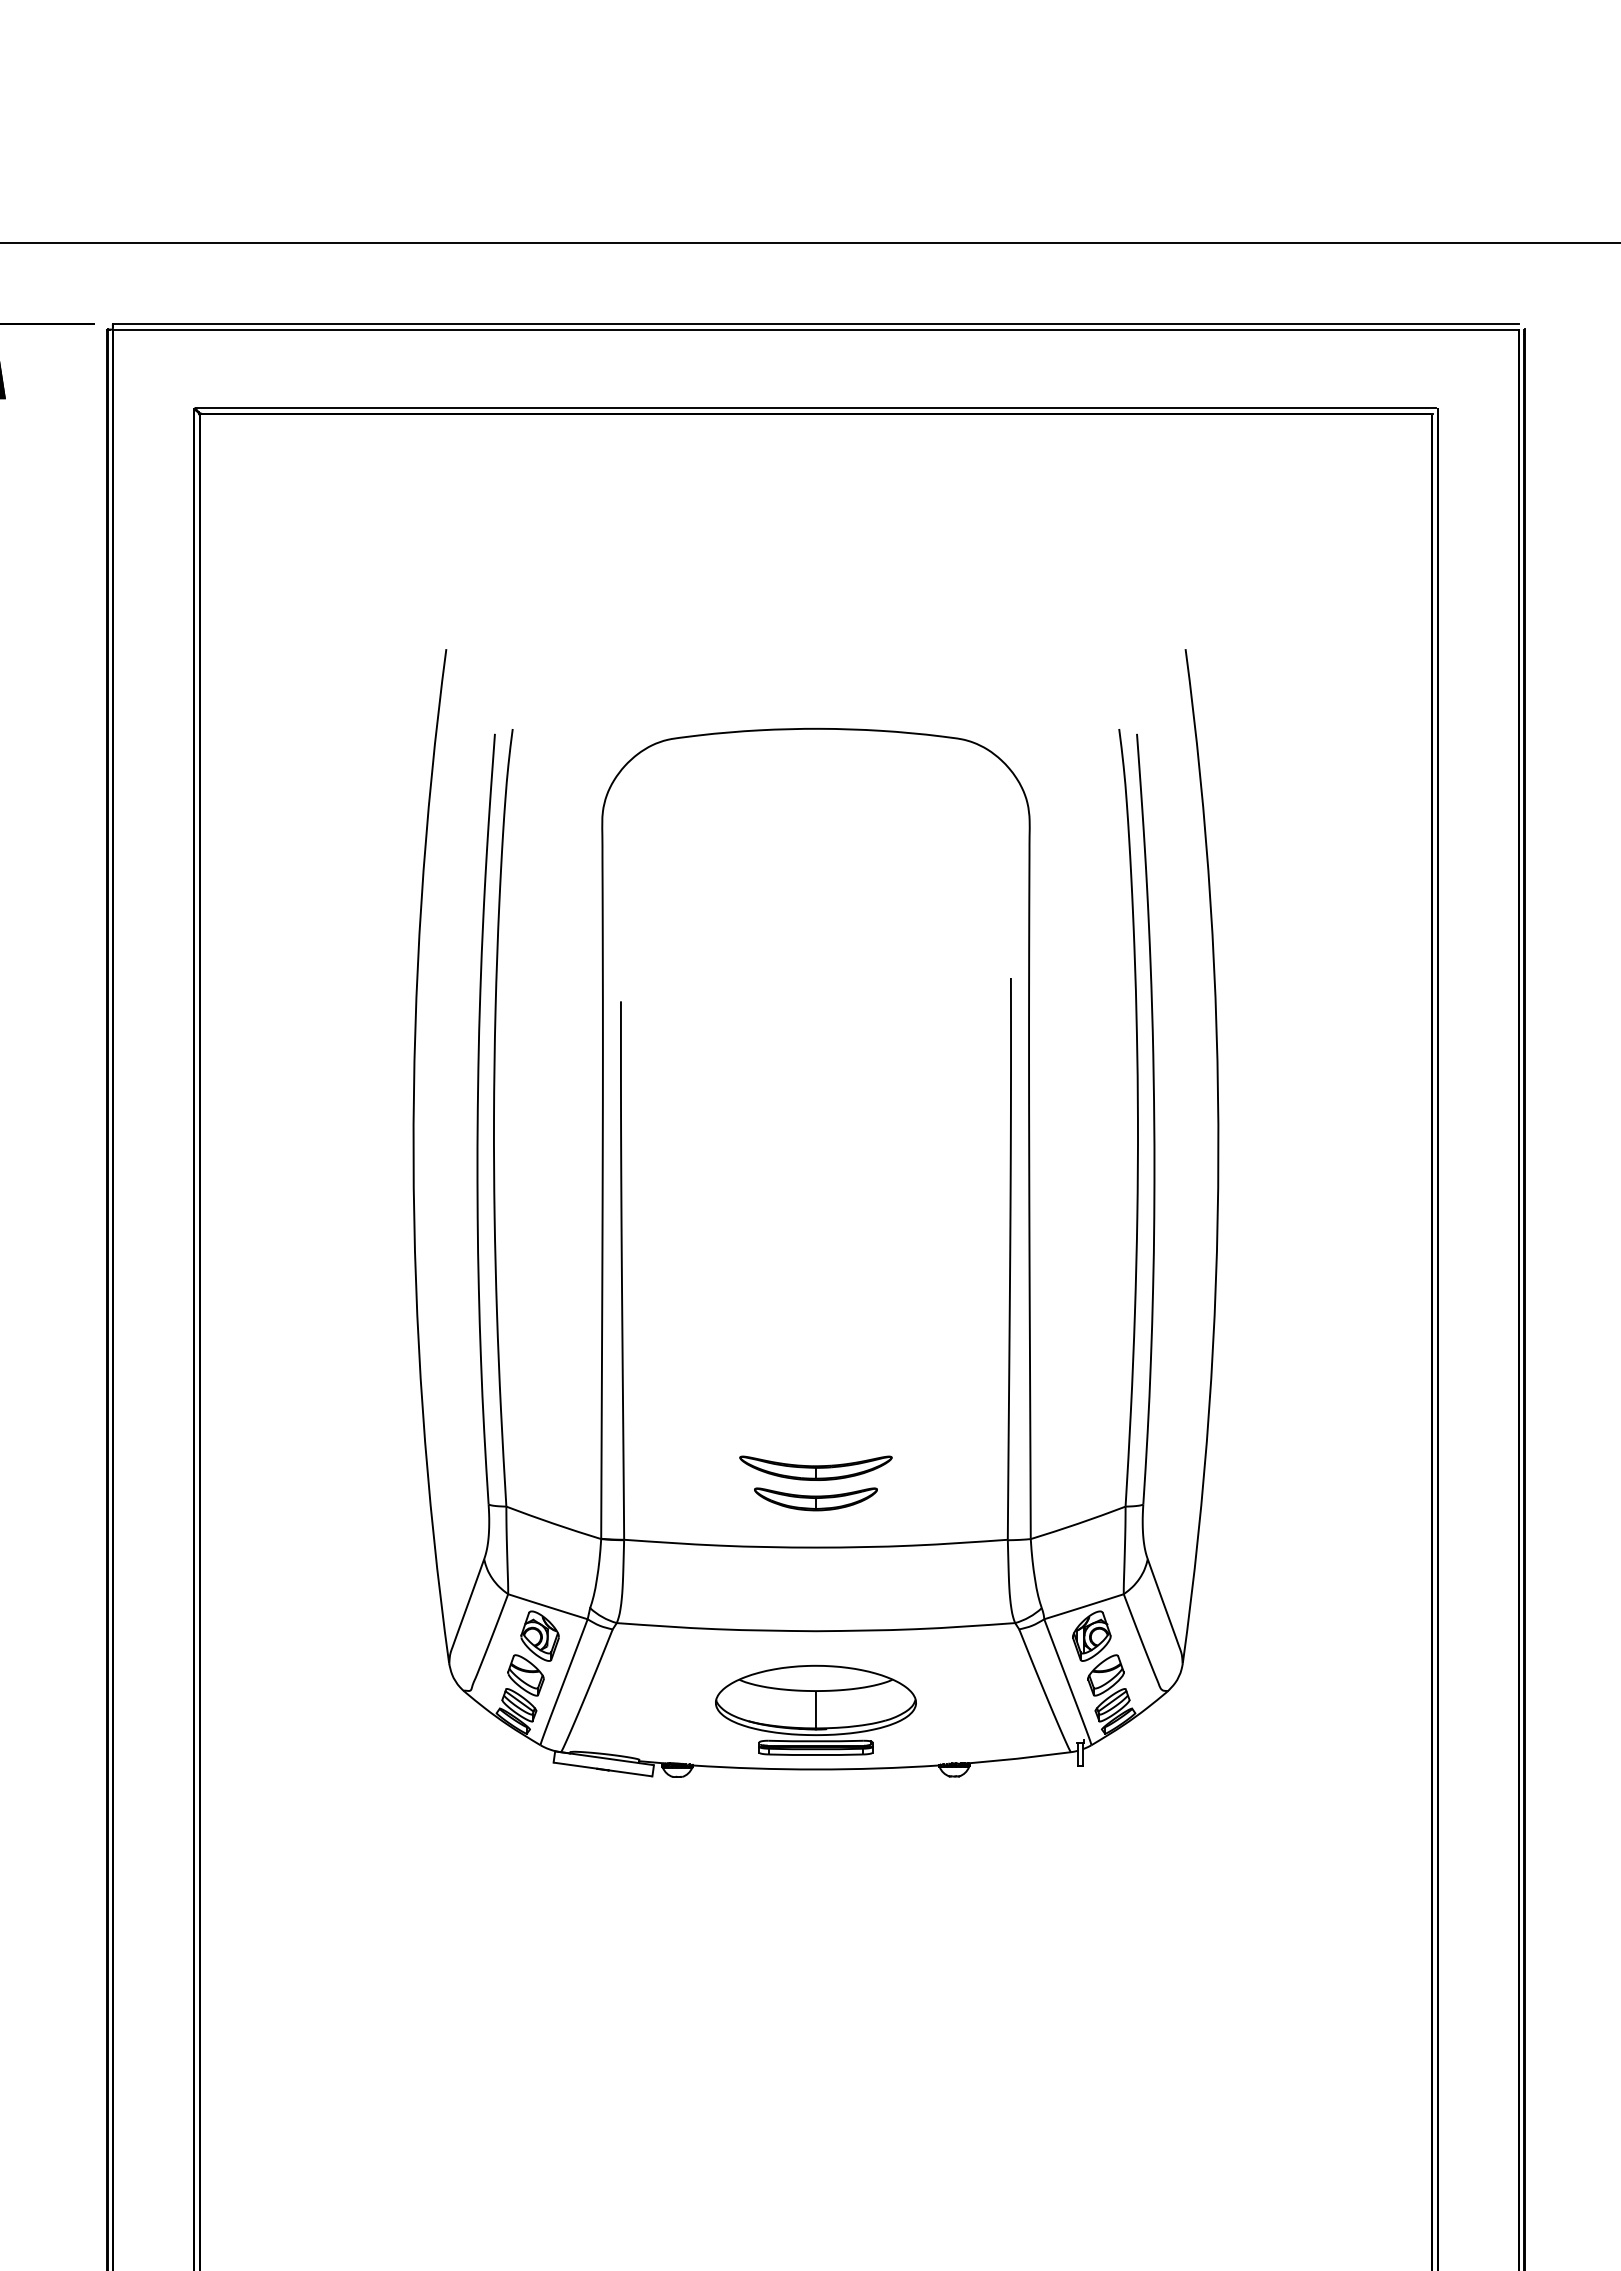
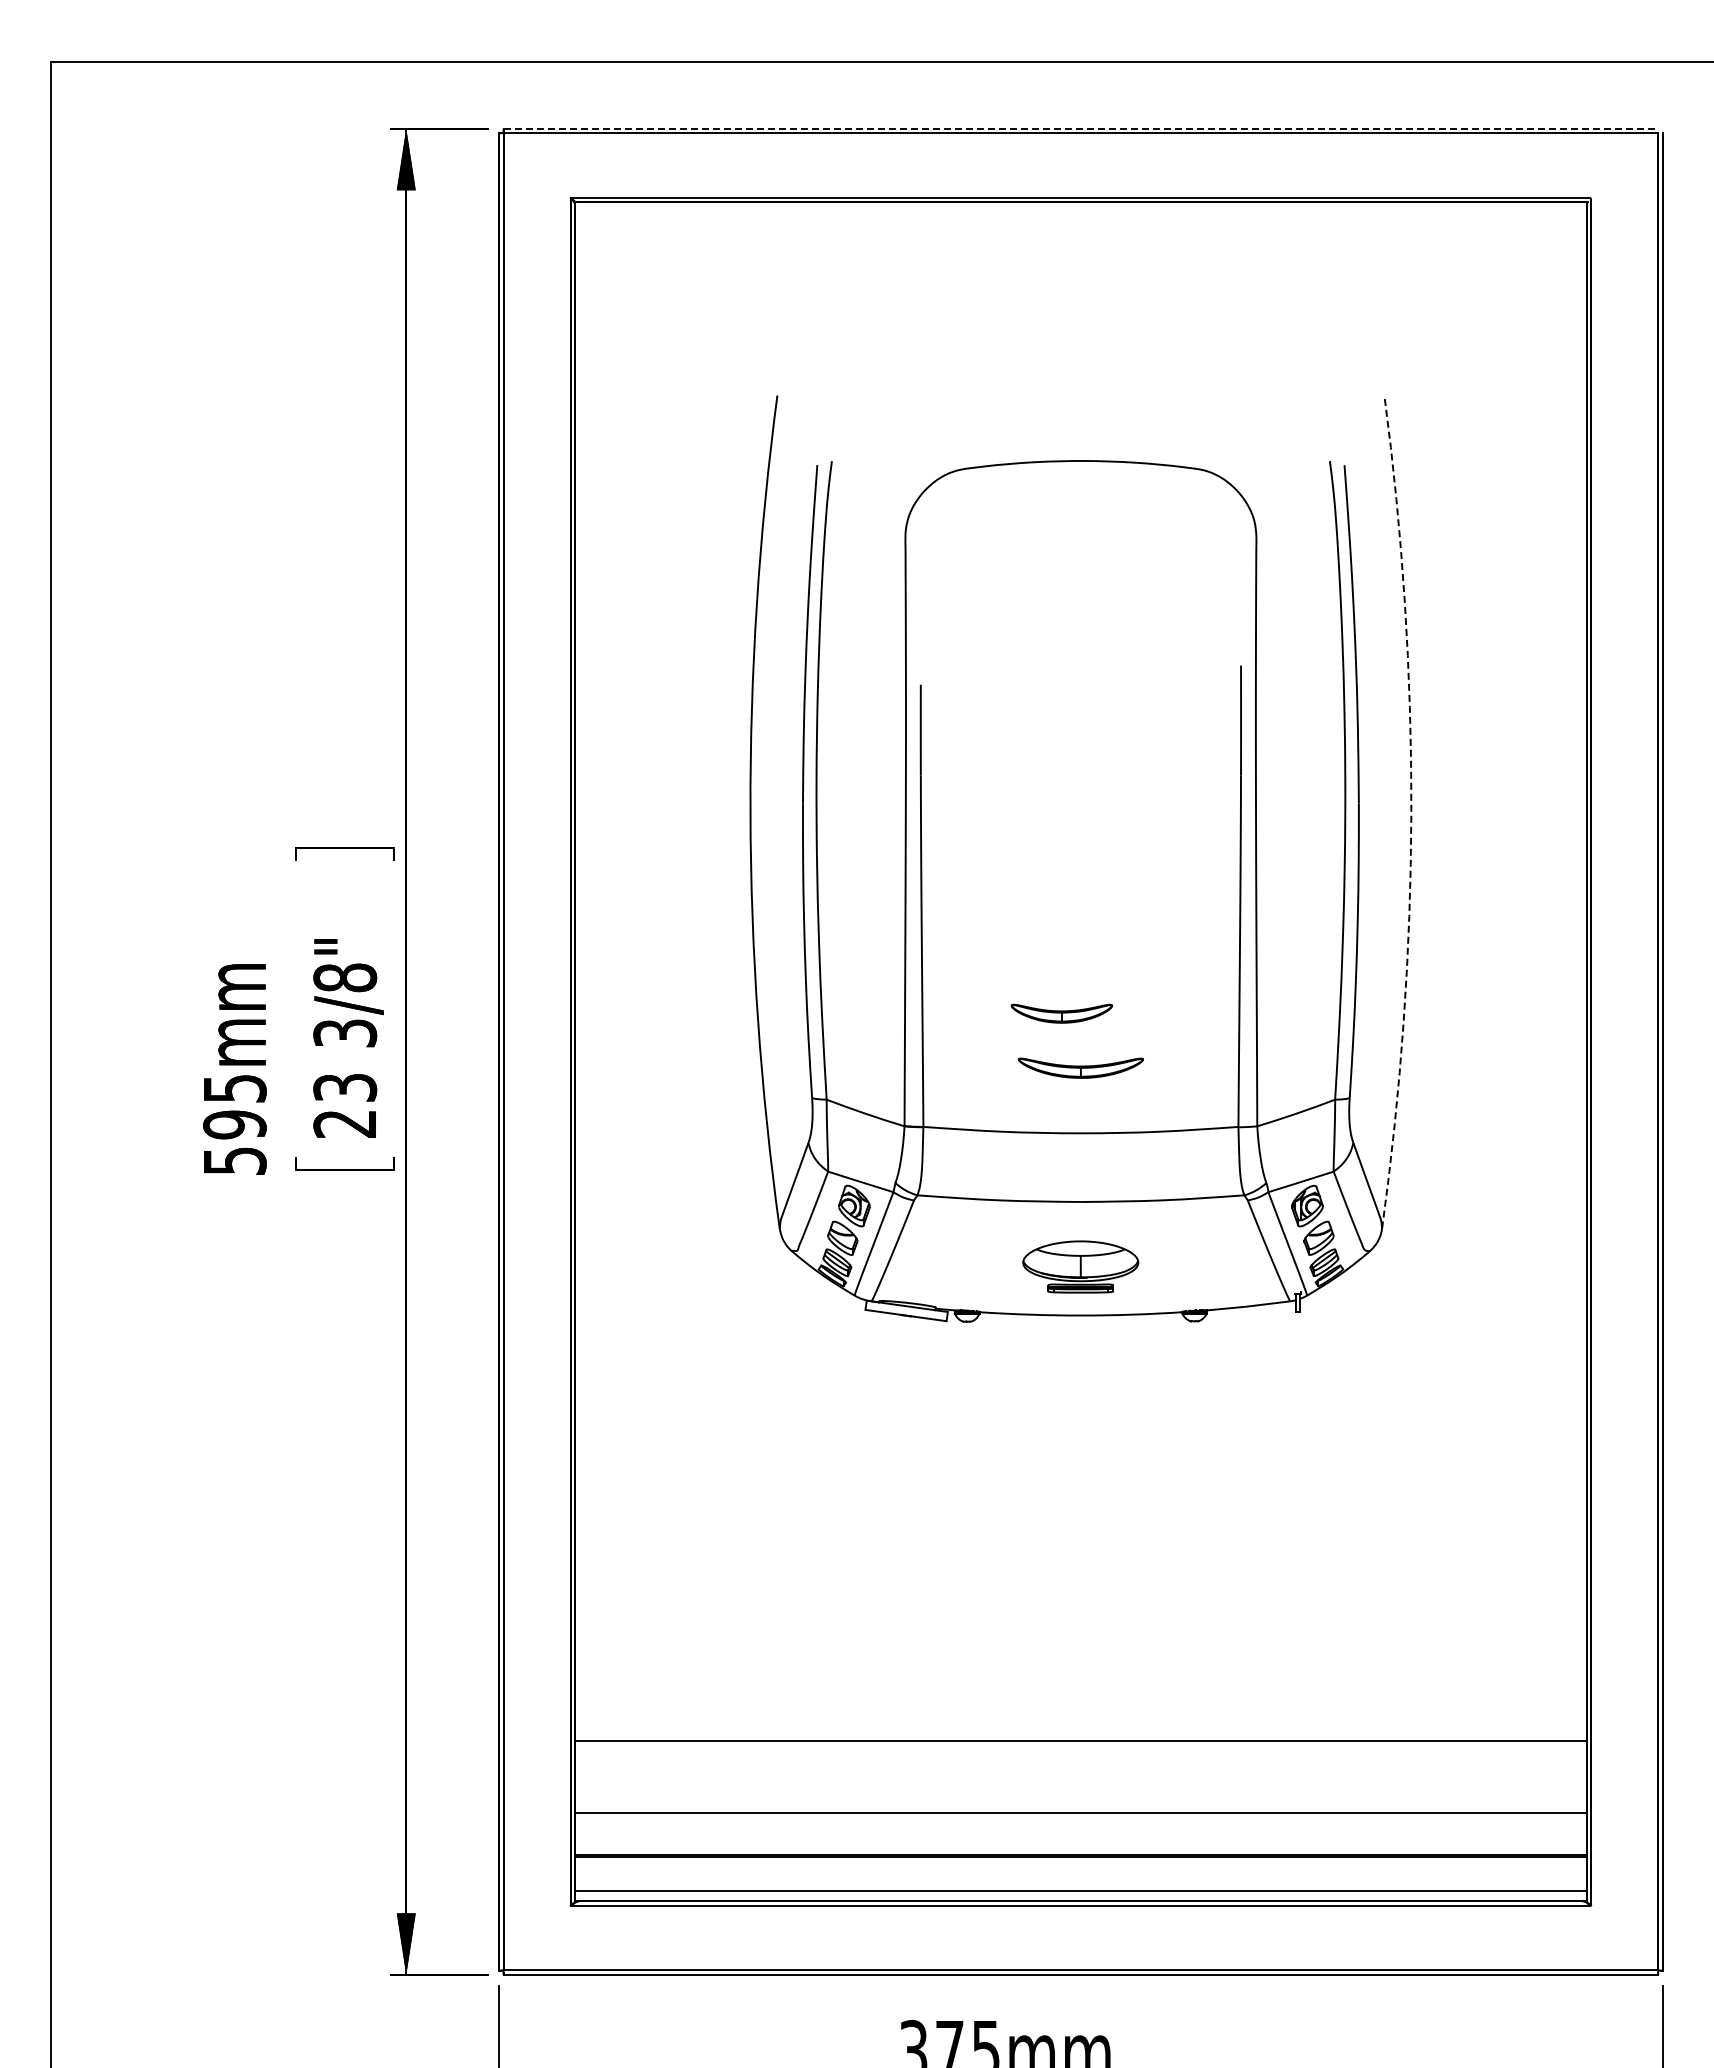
line: (816, 323) -> (1081, 128), solid -> dashed
arc: (1218, 1156) -> (1411, 812), solid -> dashed
part: (815, 1499) -> (1061, 1013), moved
part: (815, 1709) -> (1080, 1266), size x0.7

